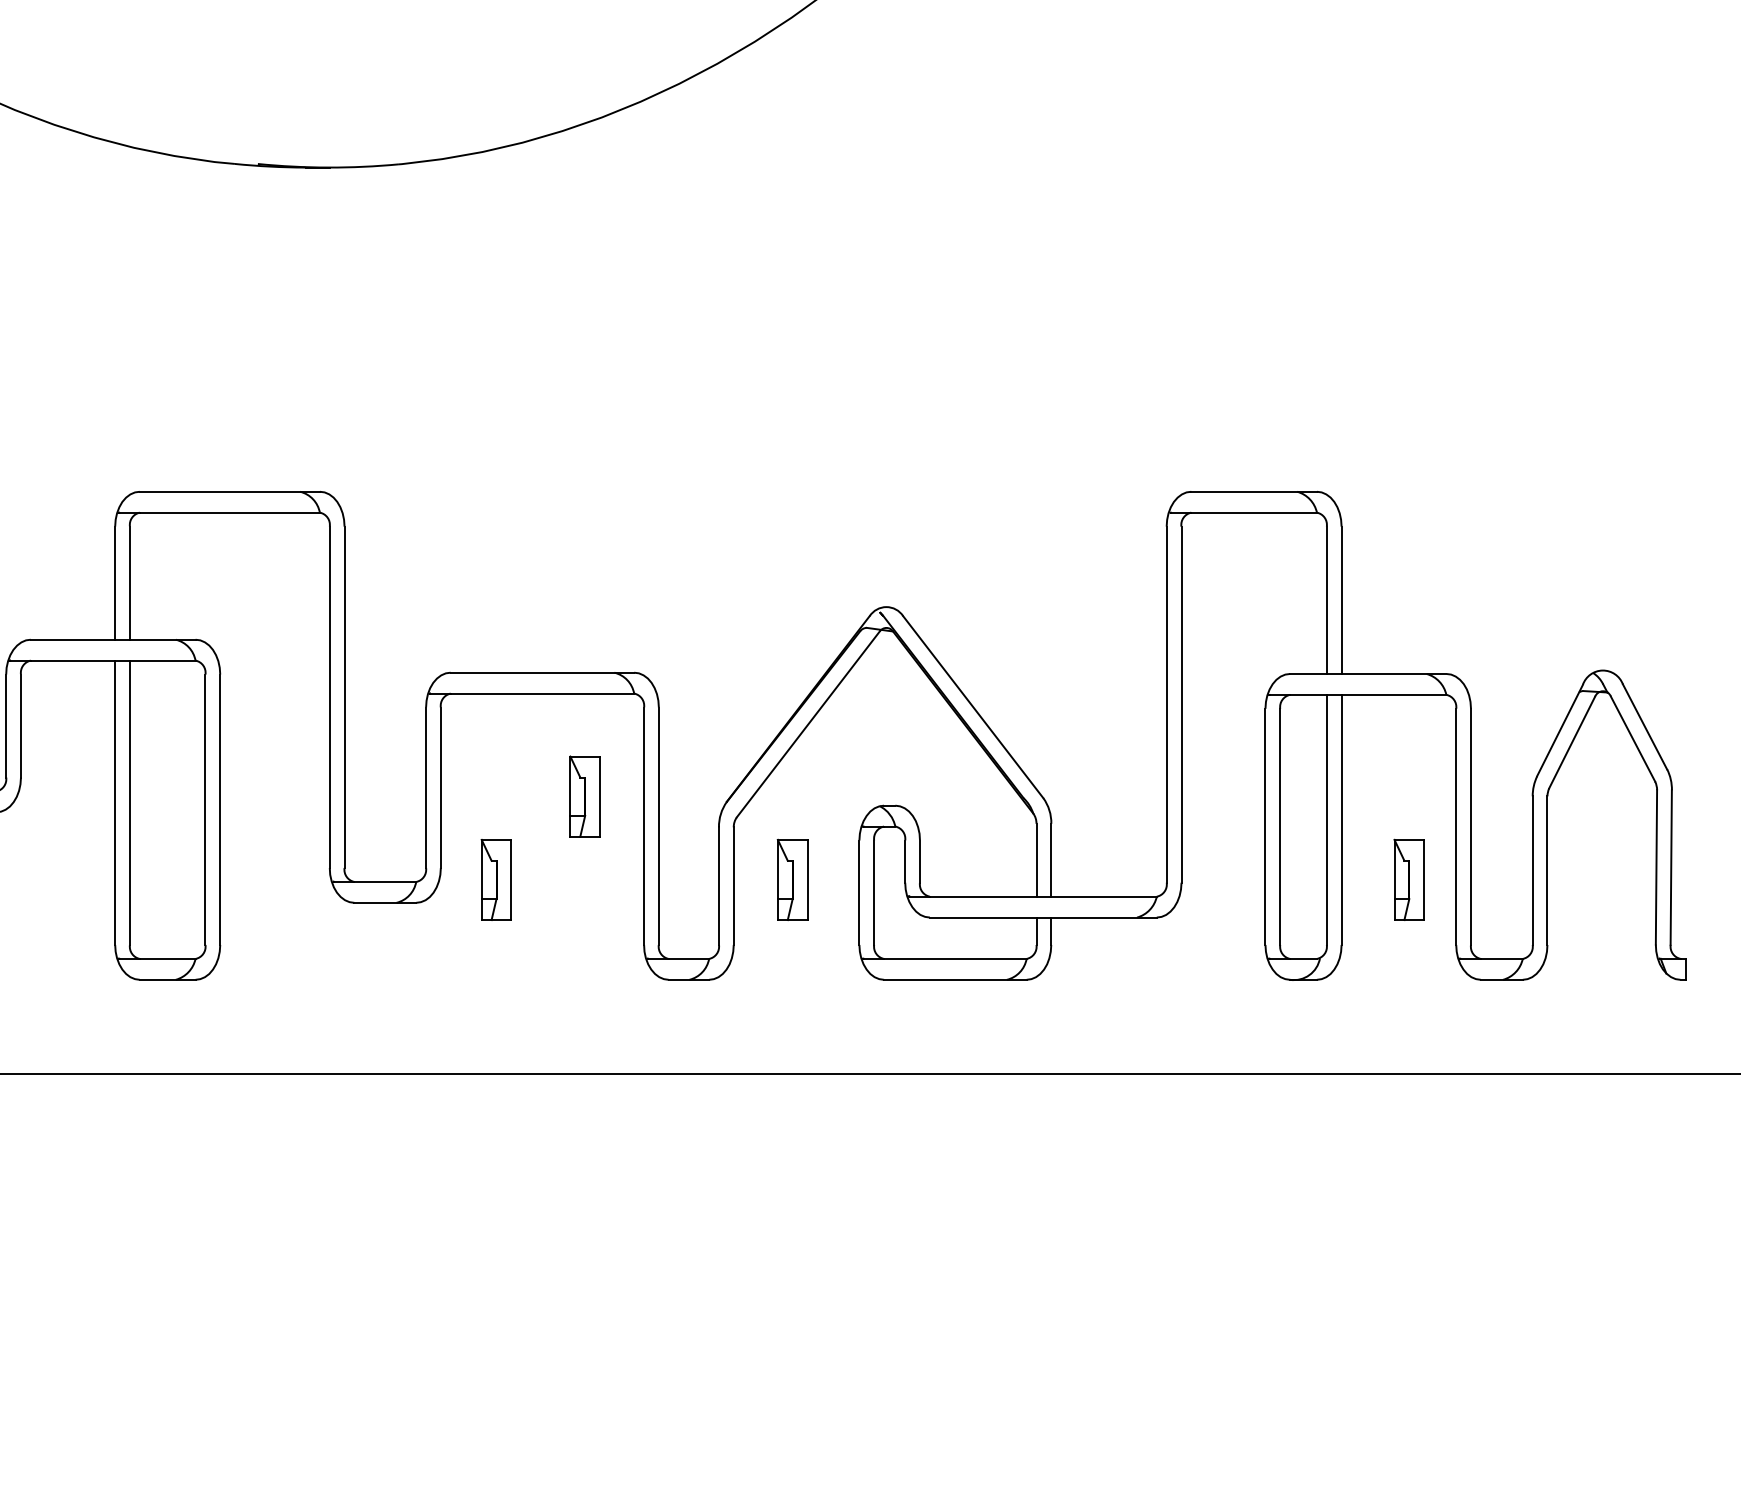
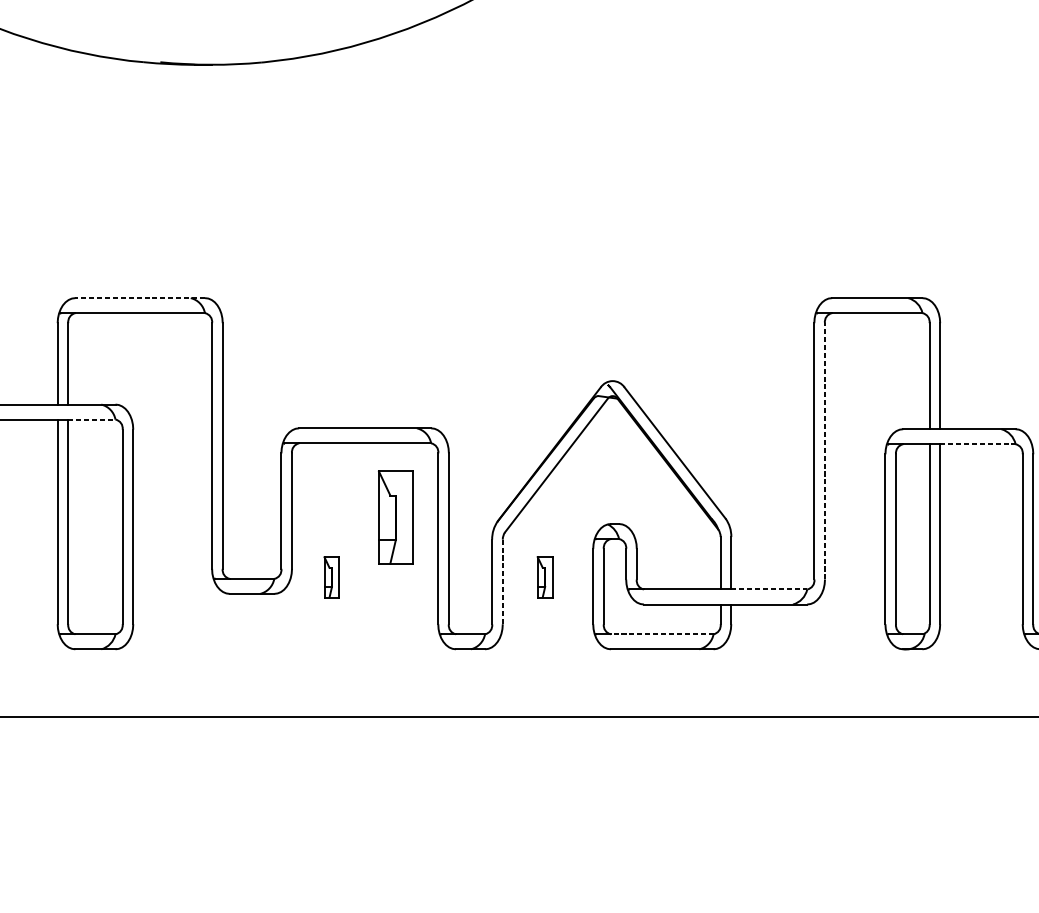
line: (229, 491) -> (139, 297), solid -> dashed
line: (162, 660) -> (91, 419), solid -> dashed
line: (1394, 694) -> (978, 444), solid -> dashed
line: (1181, 704) -> (824, 451), solid -> dashed
part: (584, 796) -> (395, 517), size x1.6
part: (495, 879) -> (331, 577), size x0.7
part: (792, 879) -> (545, 577), size x0.7
part: (1408, 879) -> (988, 577), removed
line: (733, 886) -> (502, 582), solid -> dashed
line: (1104, 896) -> (769, 589), solid -> dashed
line: (954, 958) -> (661, 633), solid -> dashed

